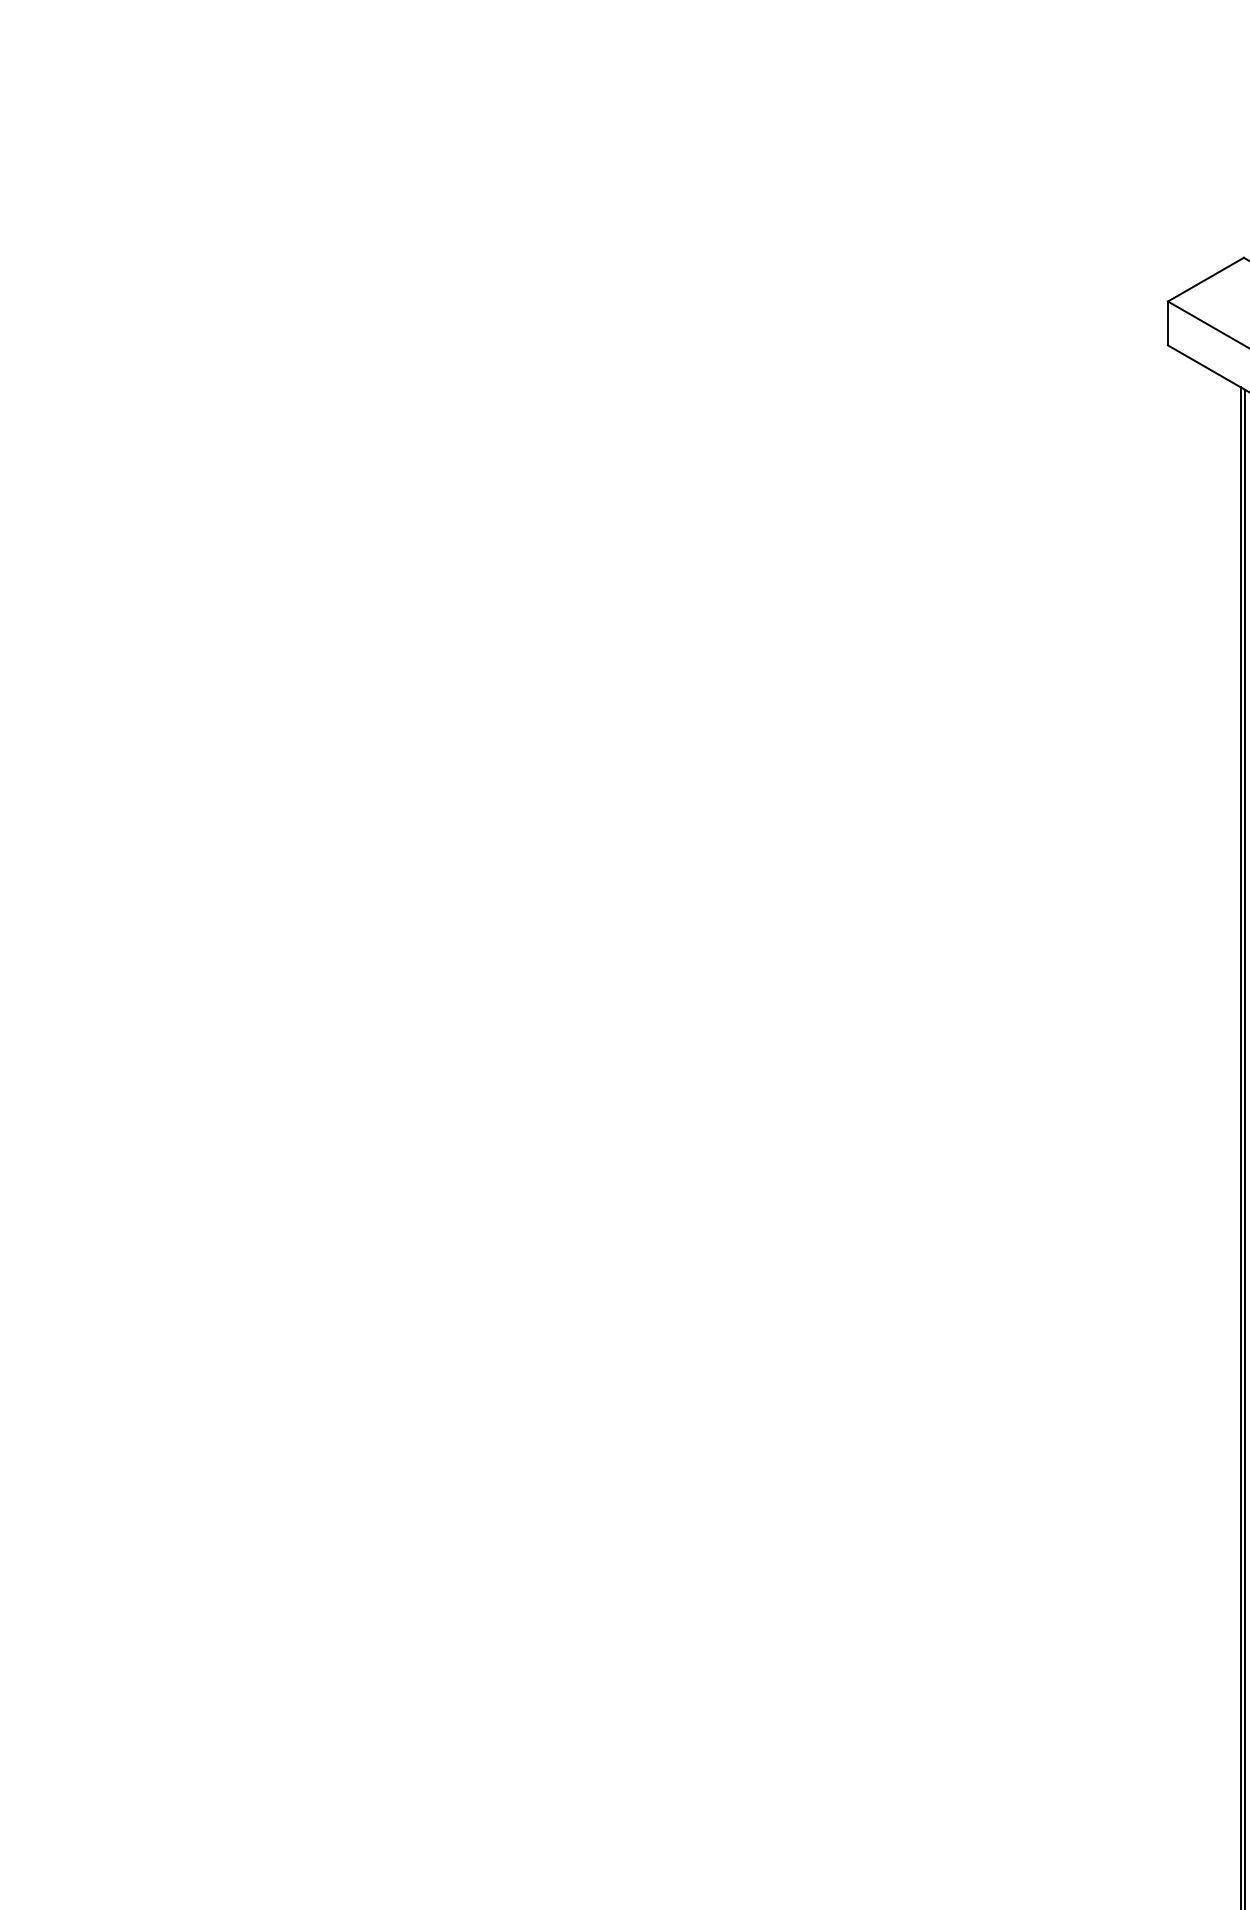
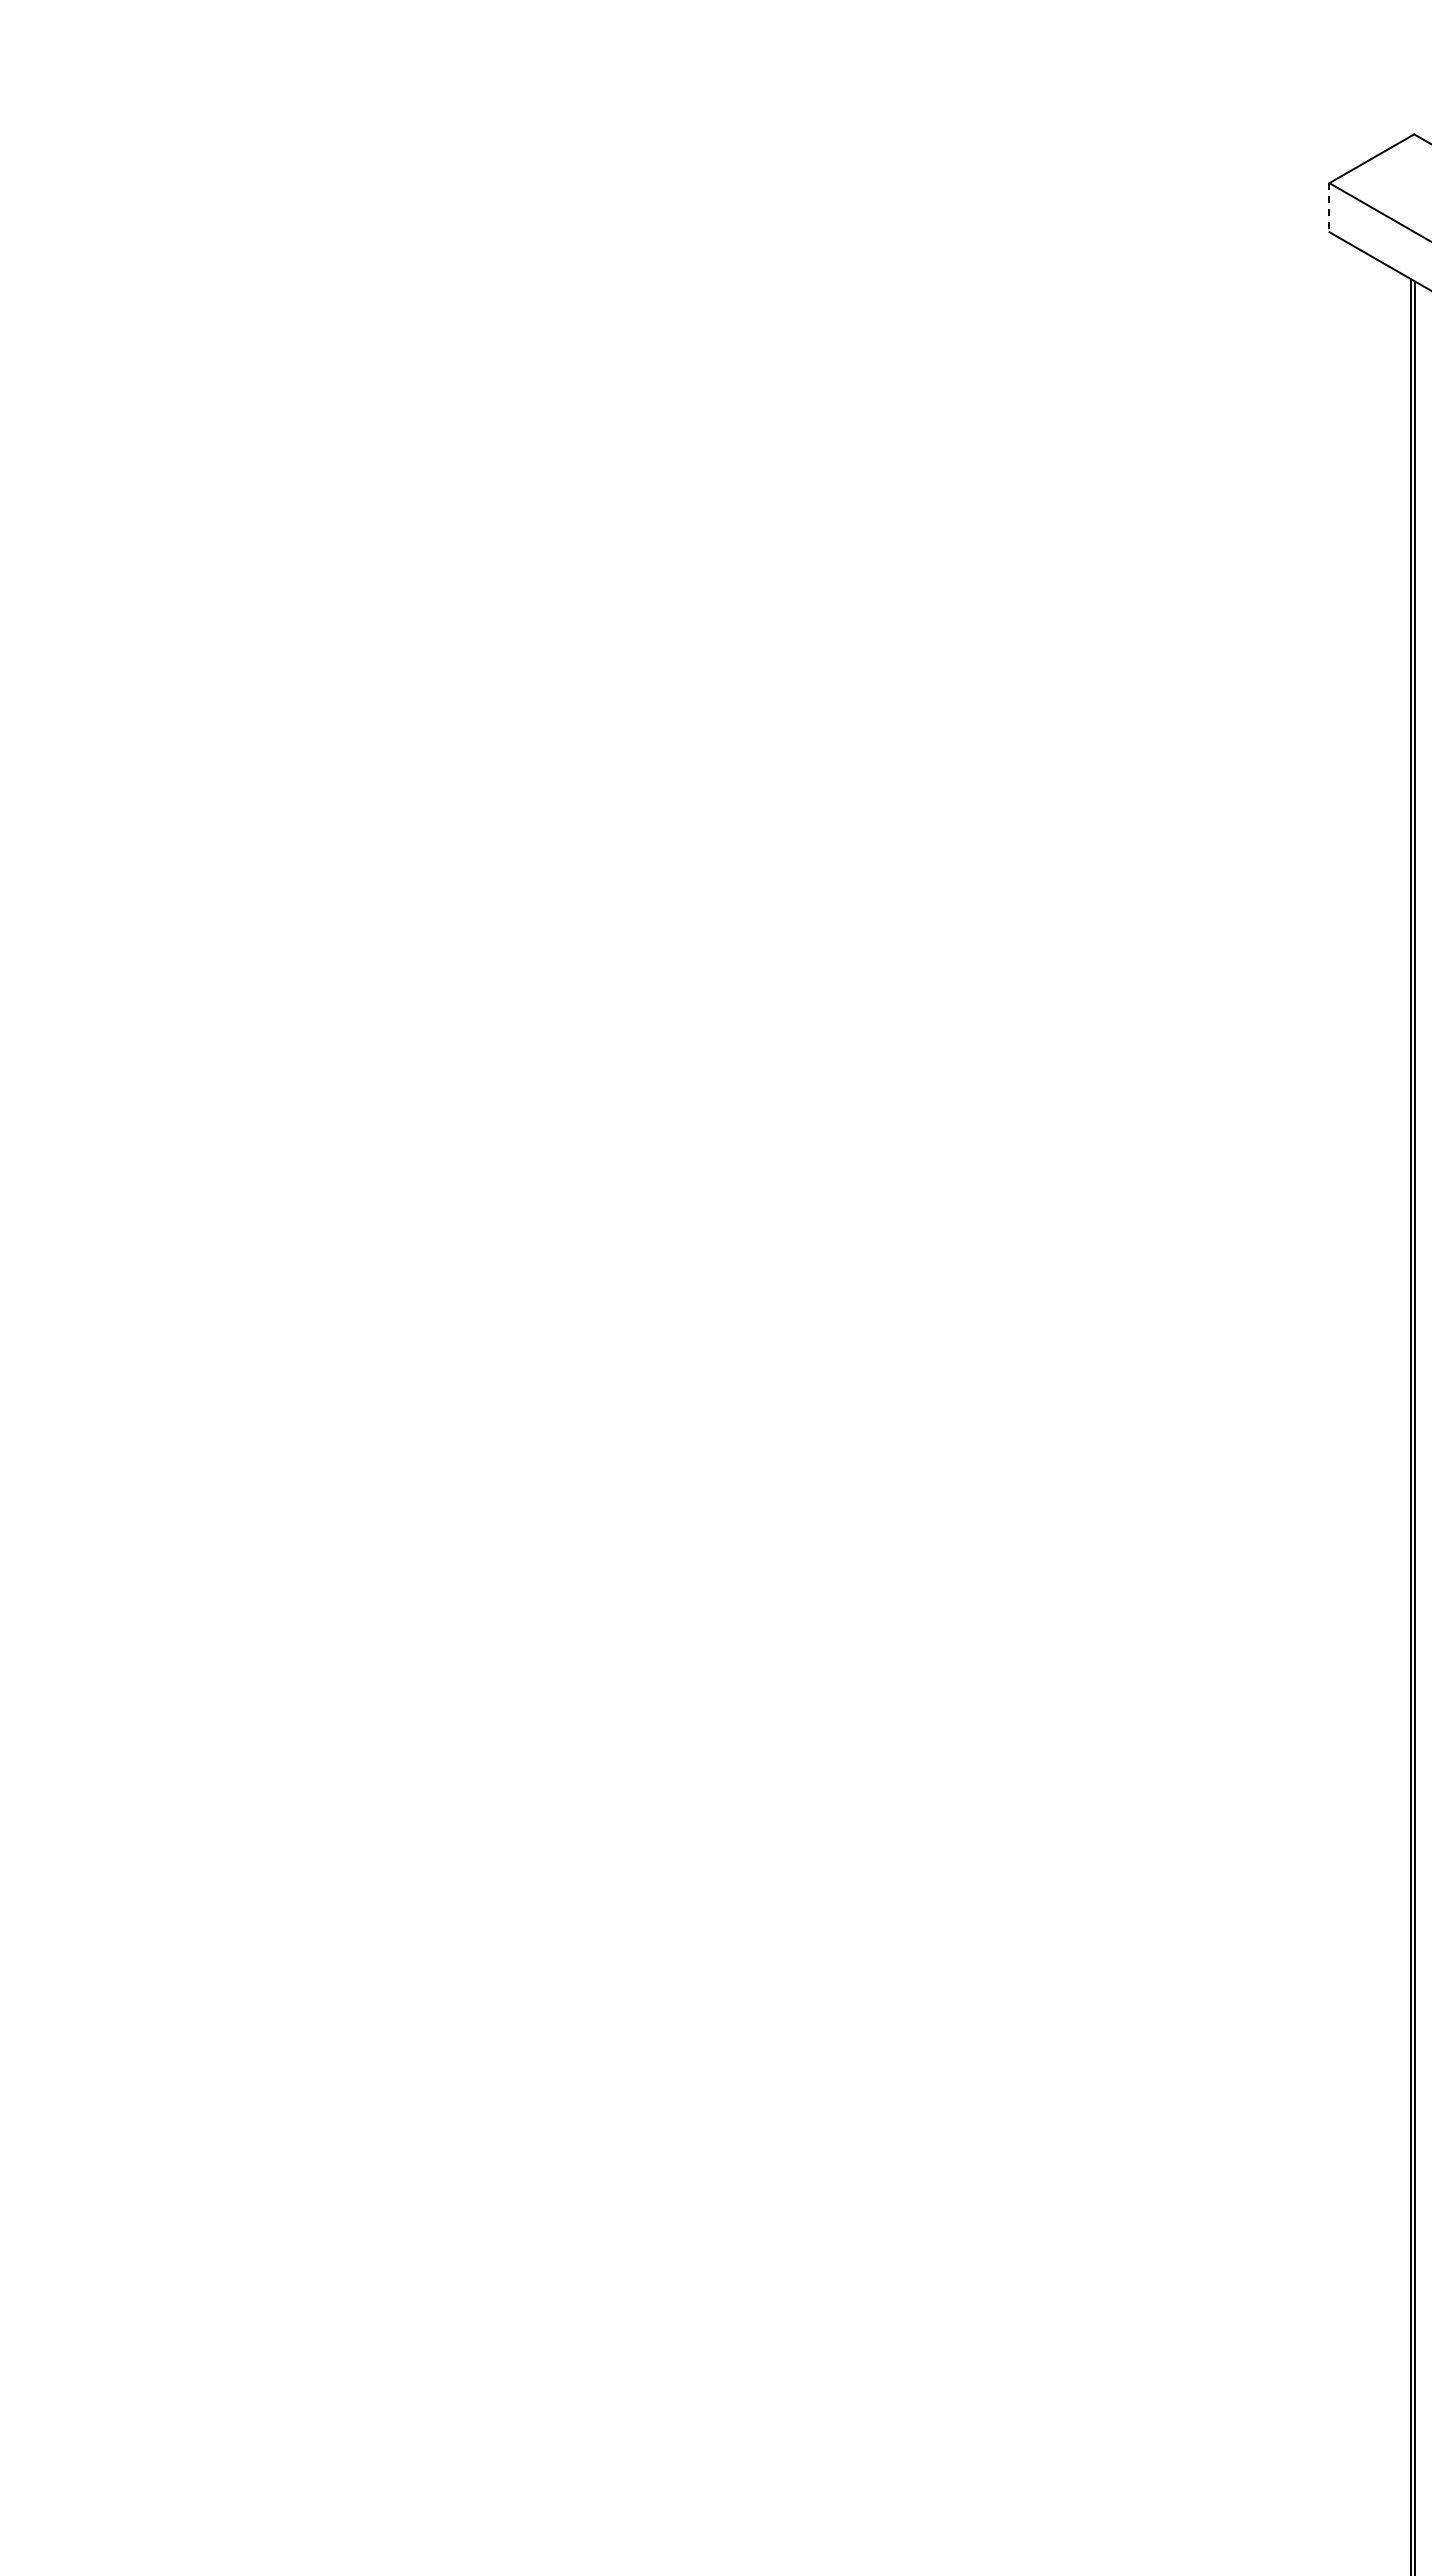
line: (1168, 323) -> (1329, 207), solid -> dashed

